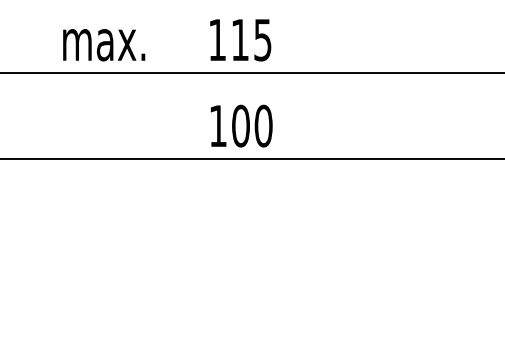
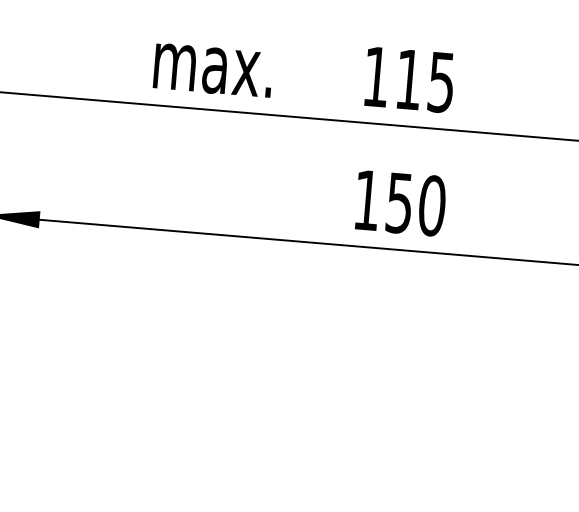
text: (240, 125) -> (399, 202), 100 -> 150

